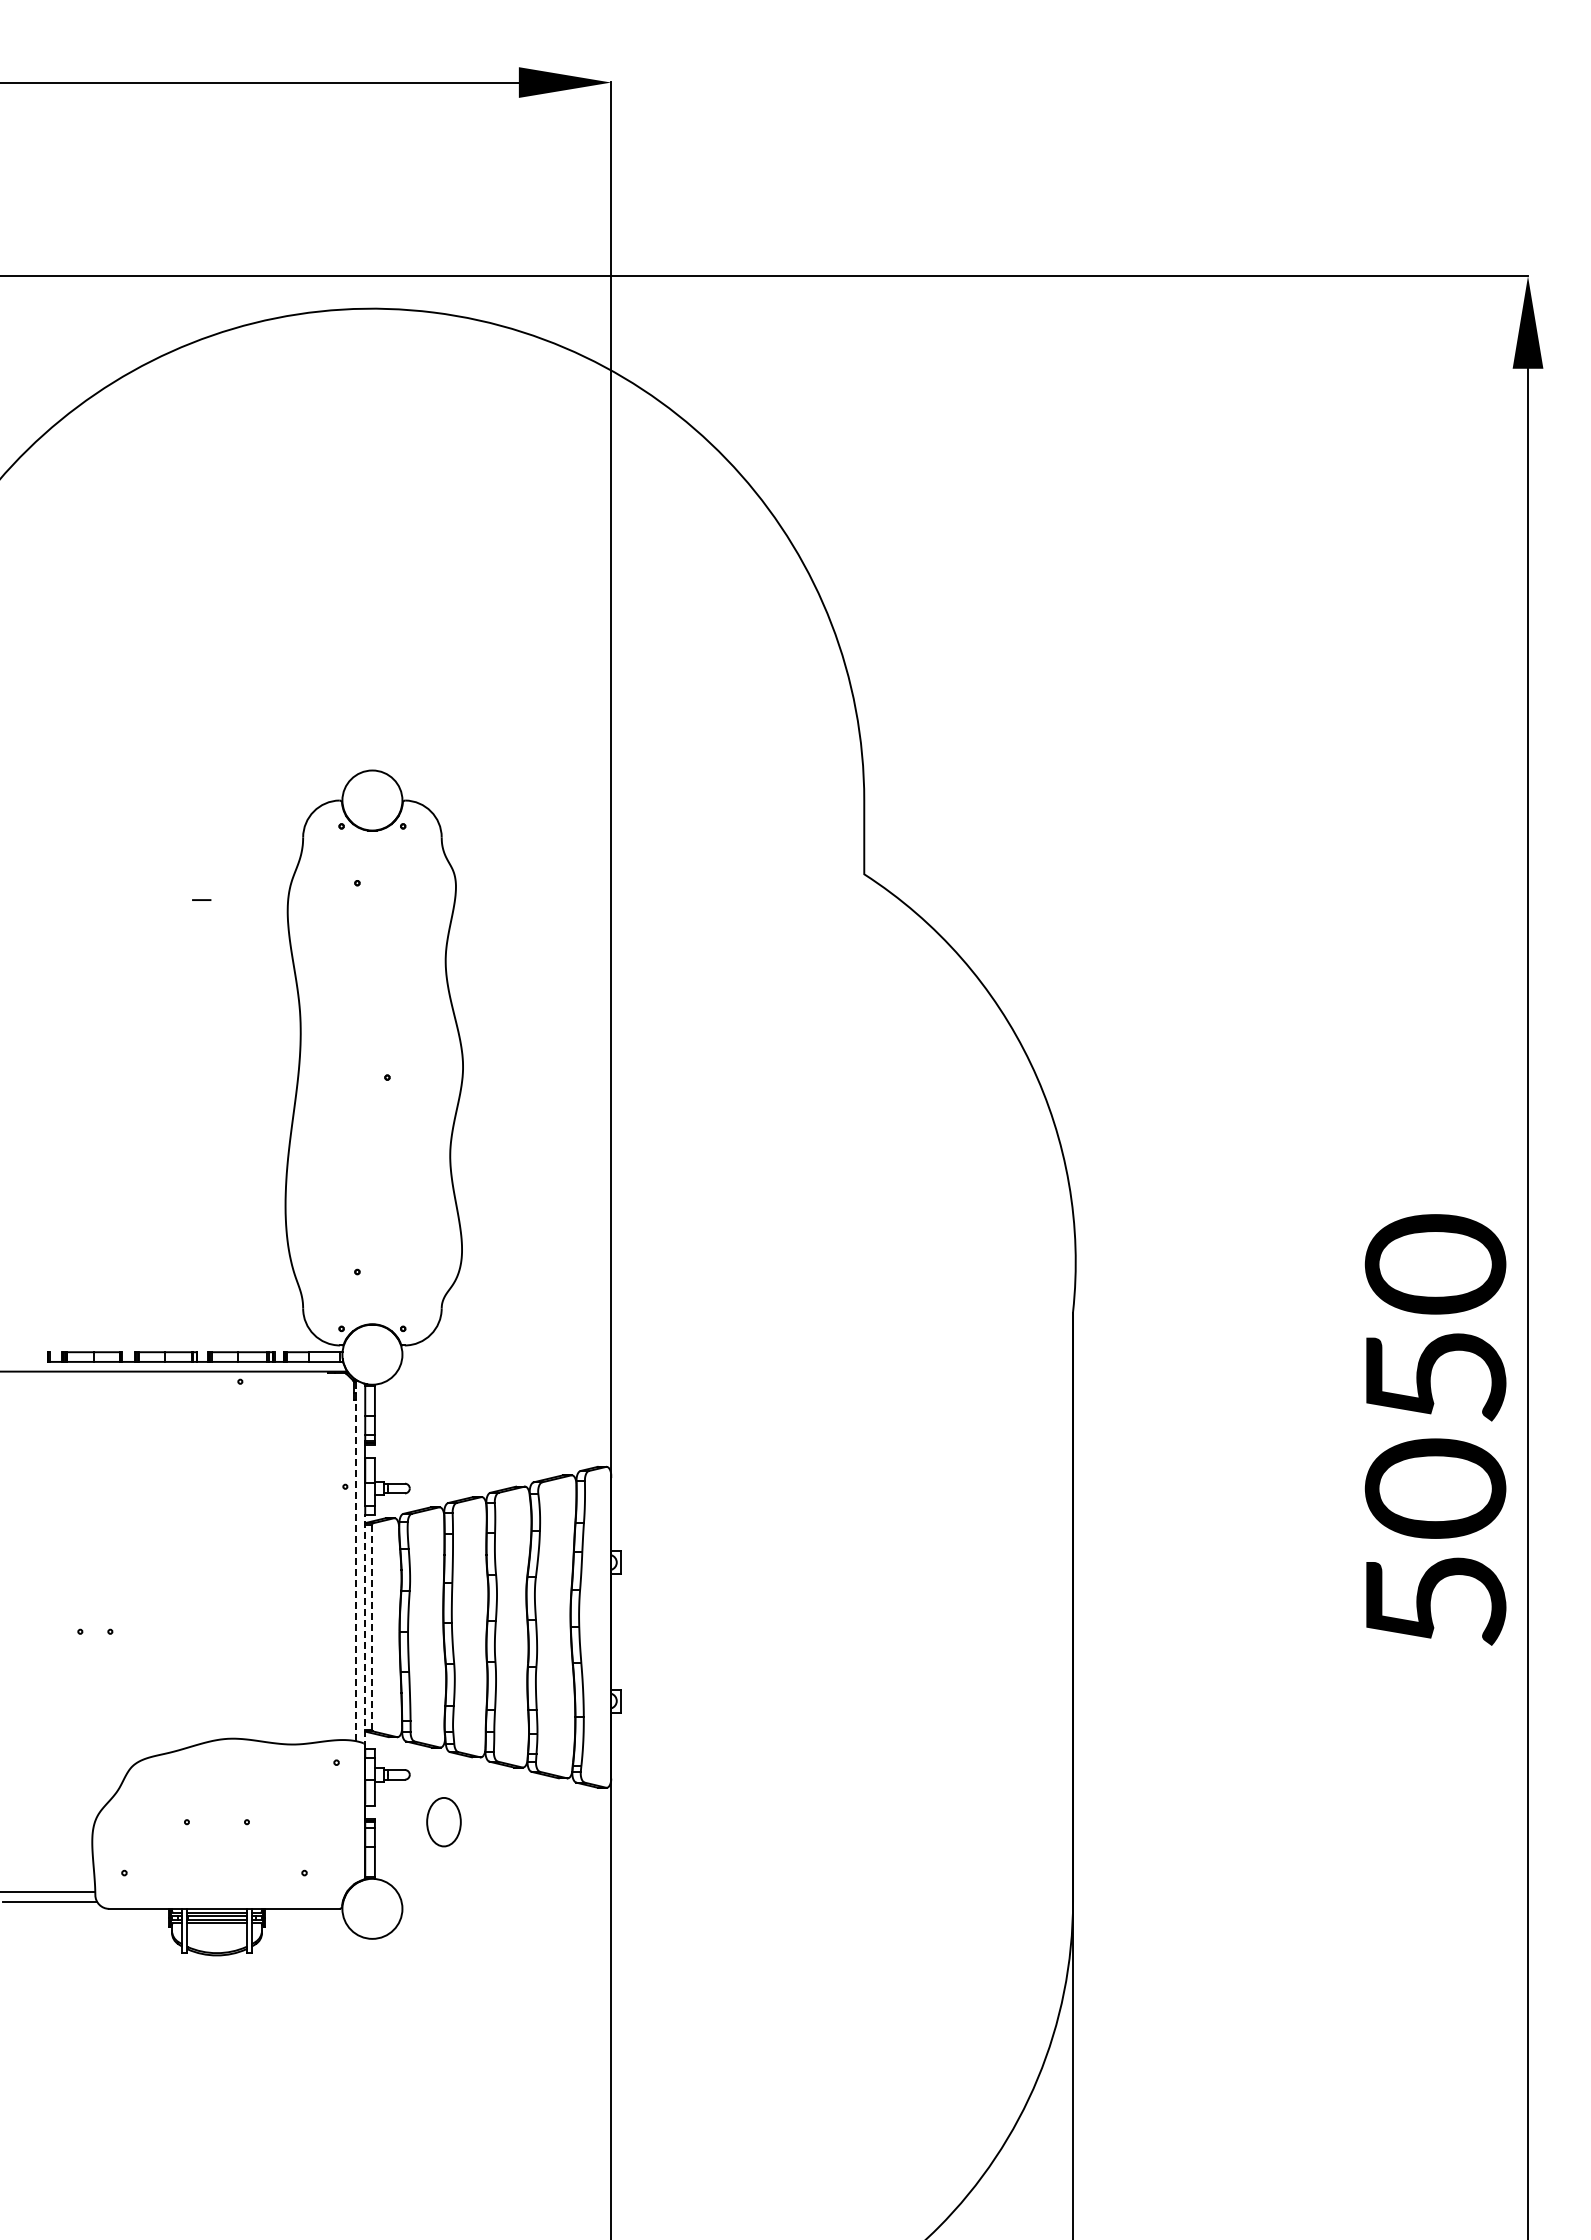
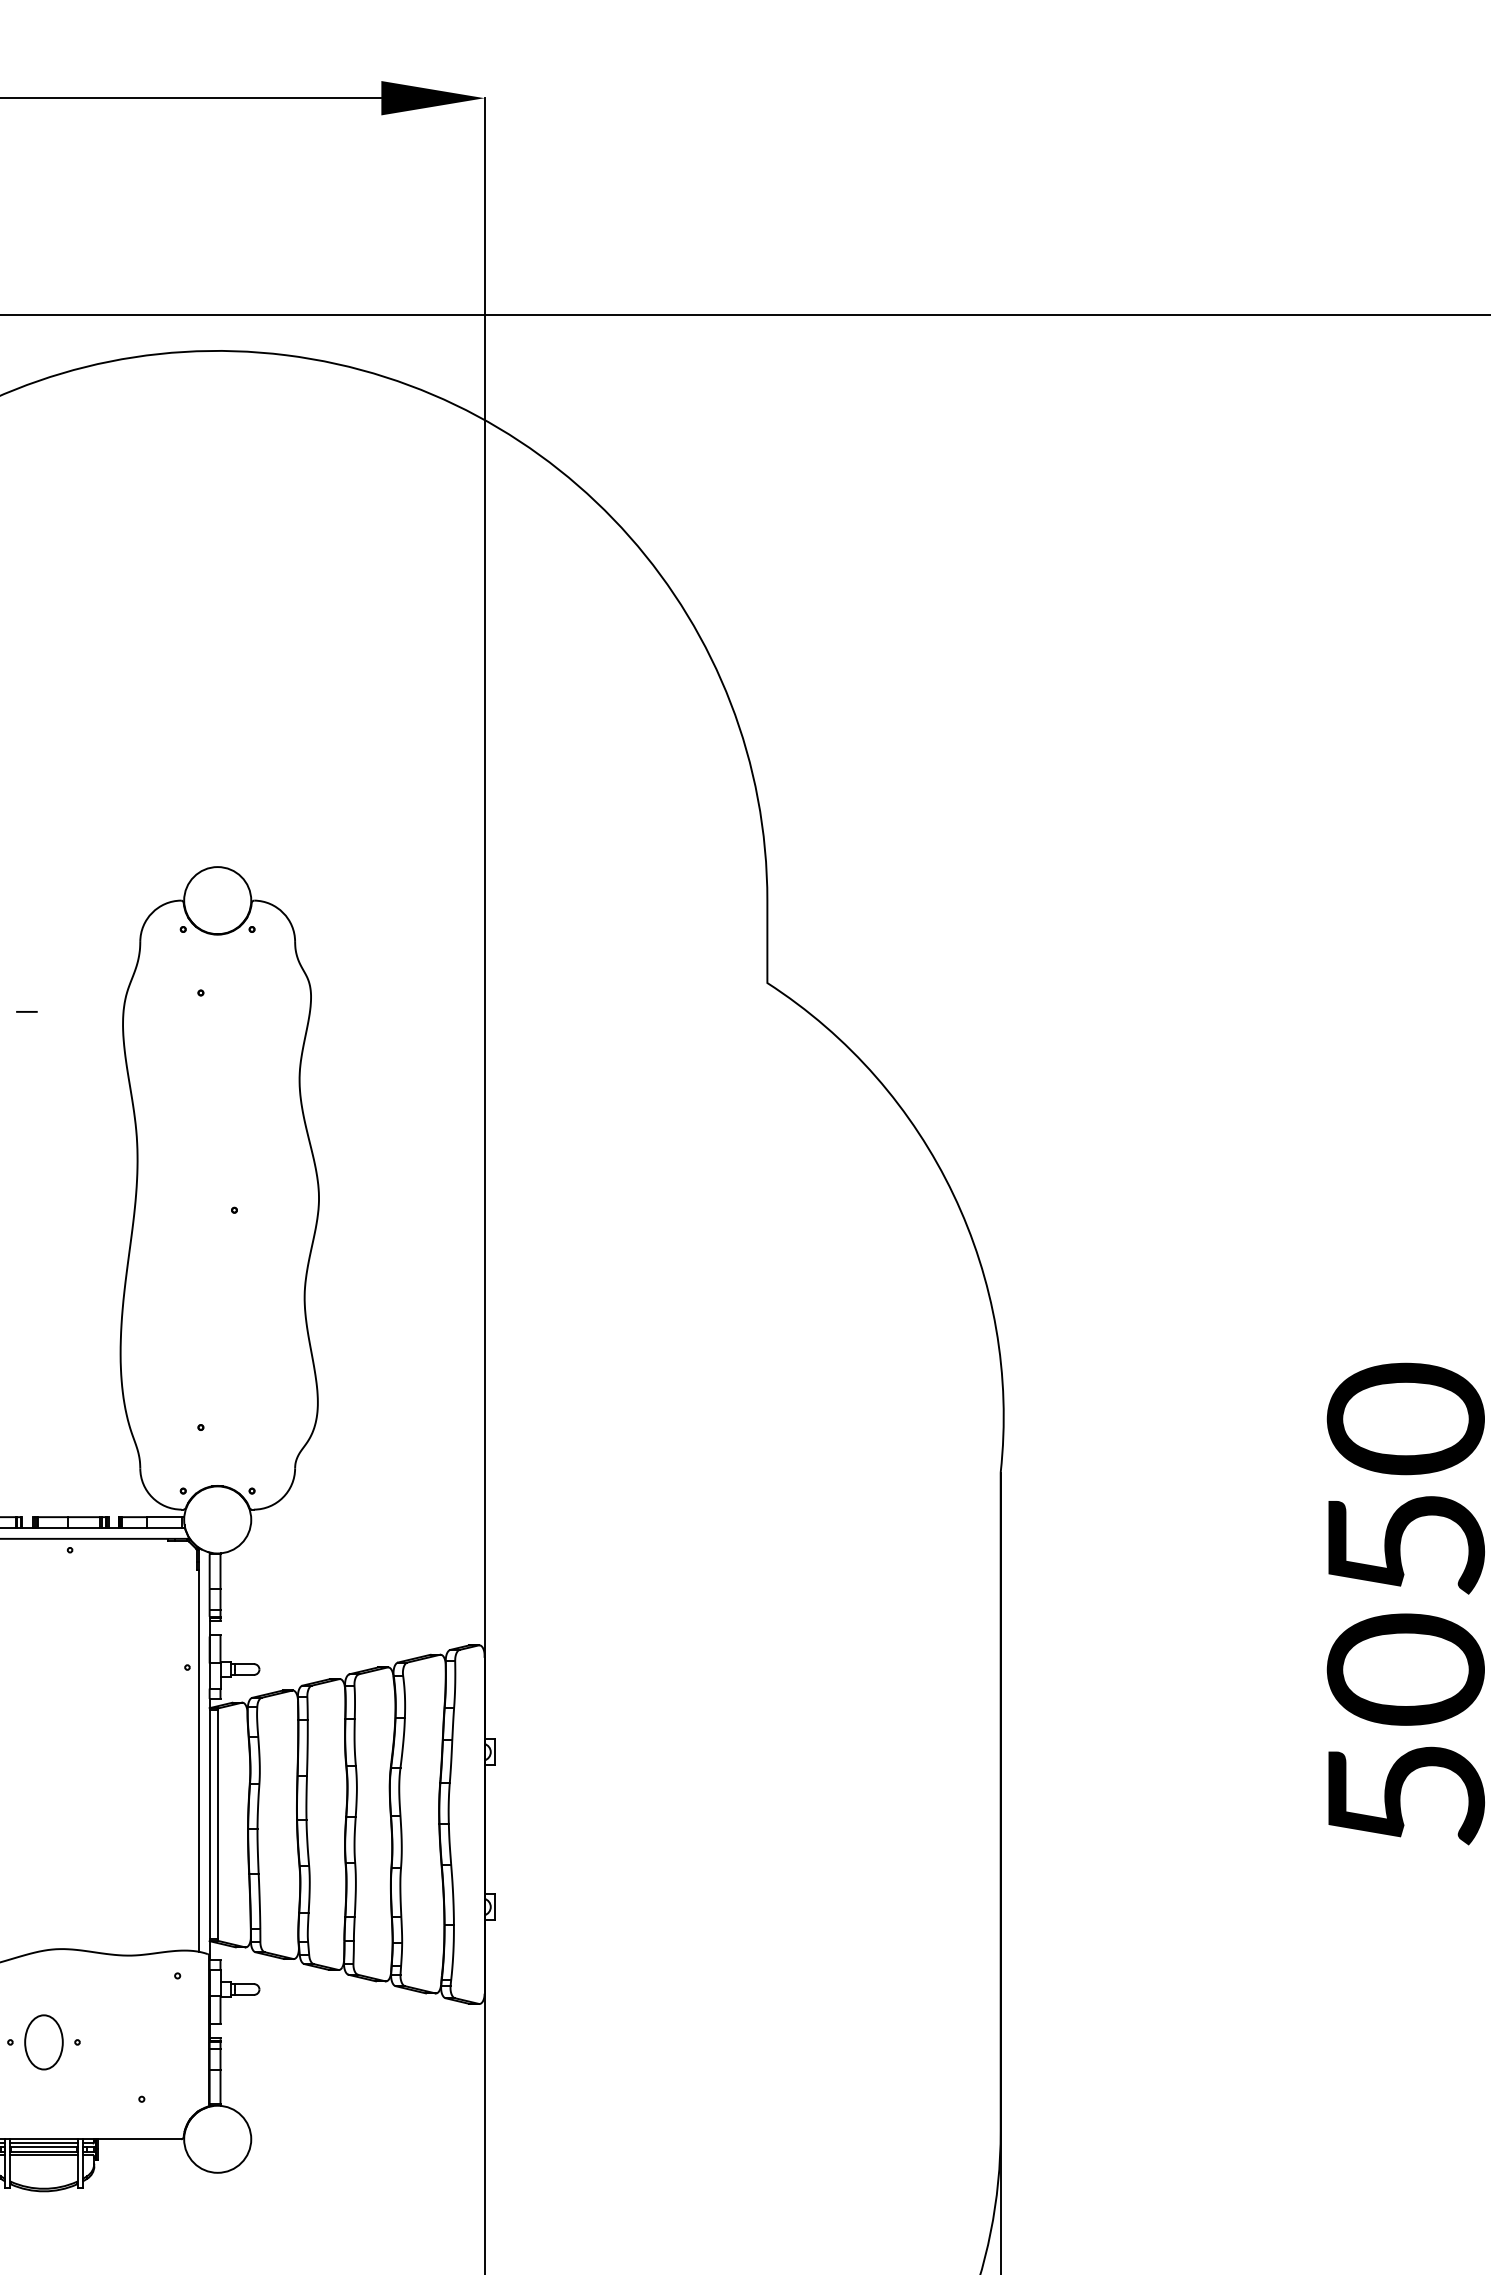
line: (355, 1560) -> (198, 1749), dashed -> solid
line: (372, 1627) -> (217, 1824), dashed -> solid
line: (365, 1631) -> (209, 1829), dashed -> solid
part: (443, 1822) -> (43, 2042), moved

